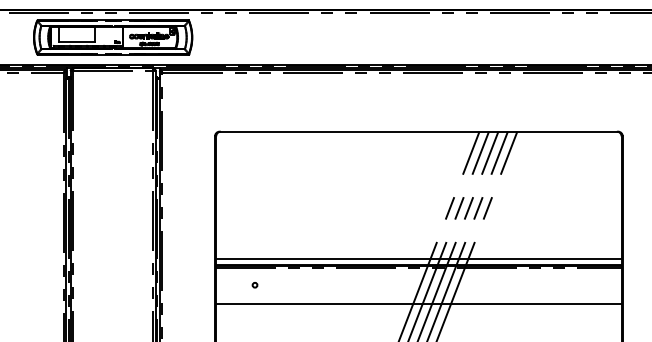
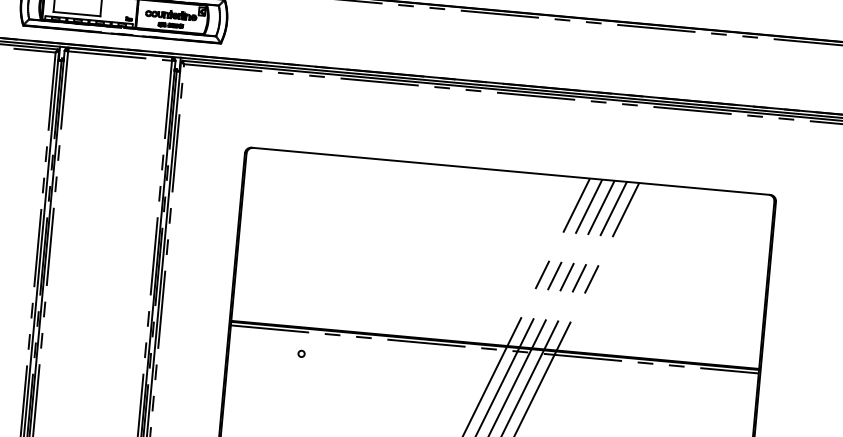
line: (418, 259) -> (495, 337), removed
circle: (254, 285) -> (300, 354), moved
line: (418, 304) -> (490, 396), removed

